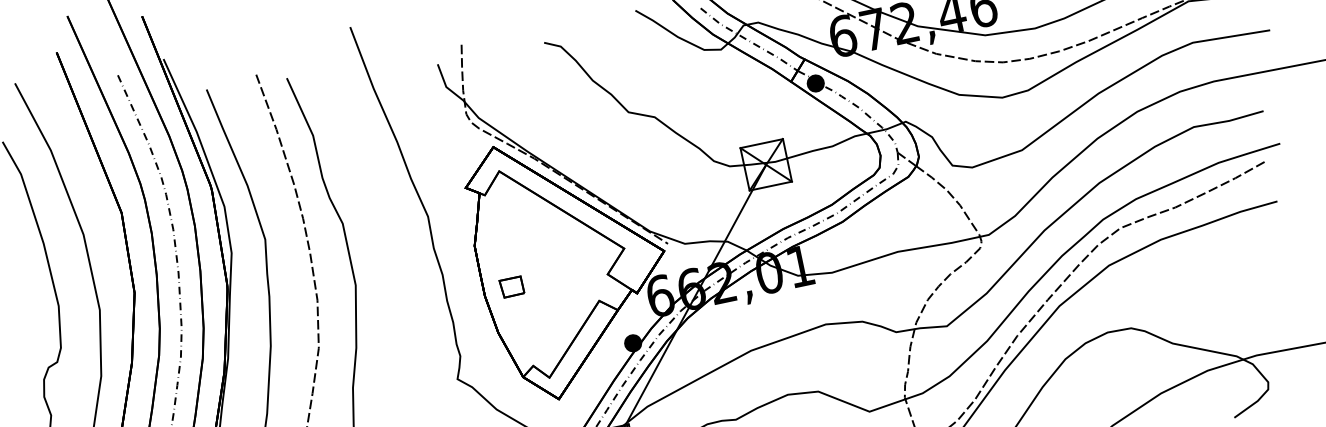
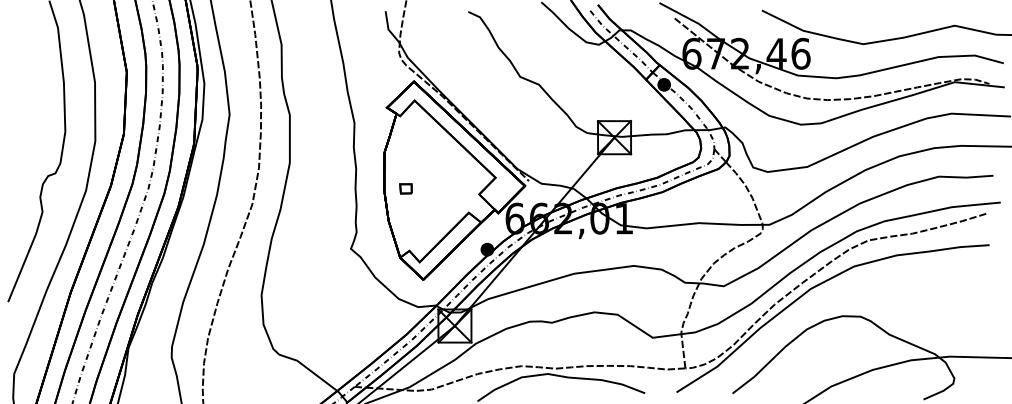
part: (511, 286) -> (405, 188), size x0.7

